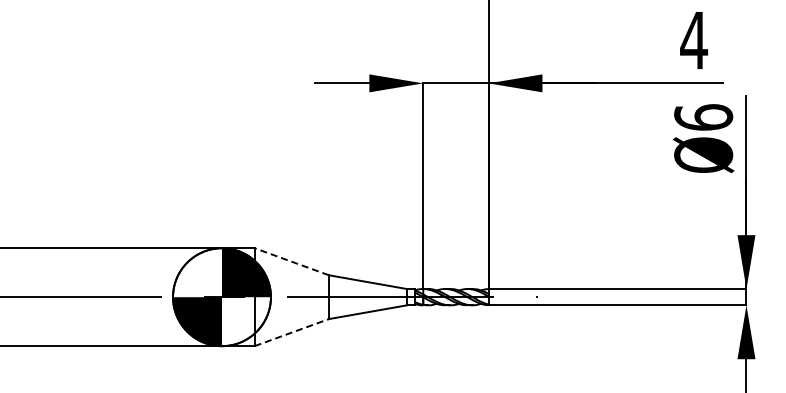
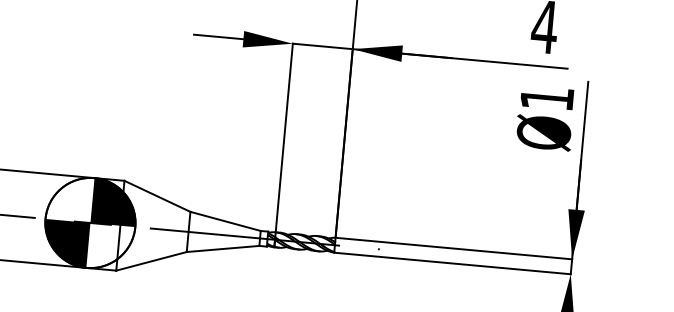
text: (703, 117) -> (547, 98), Ø6 -> Ø1
line: (291, 261) -> (157, 196), dashed -> solid
line: (291, 332) -> (151, 261), dashed -> solid

